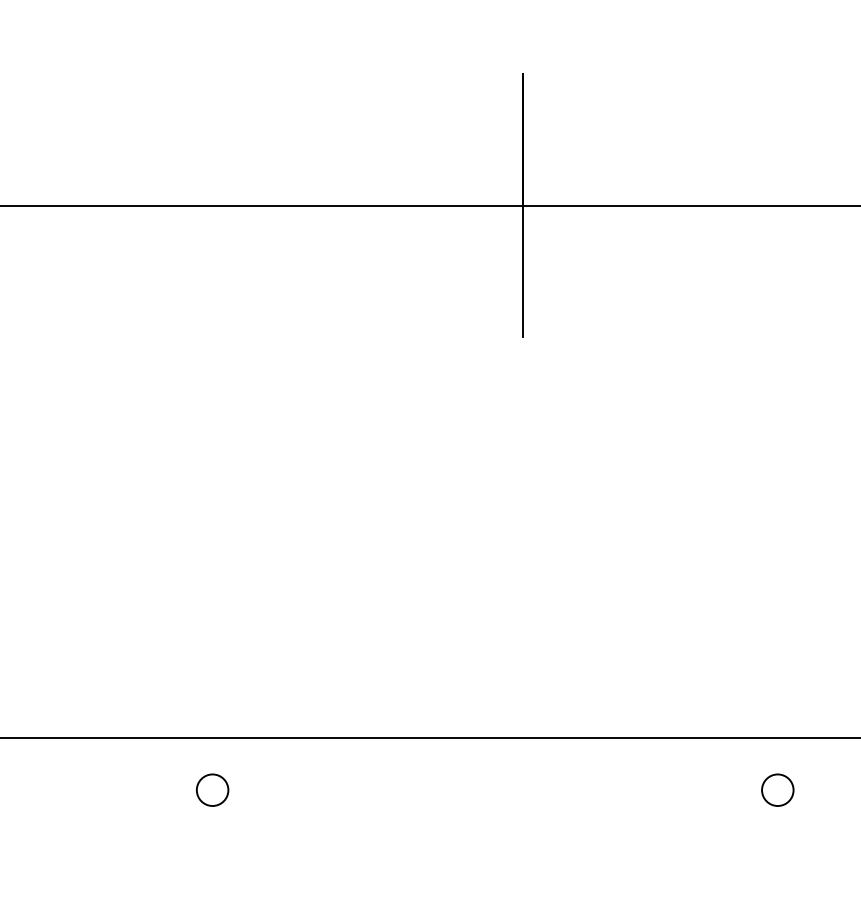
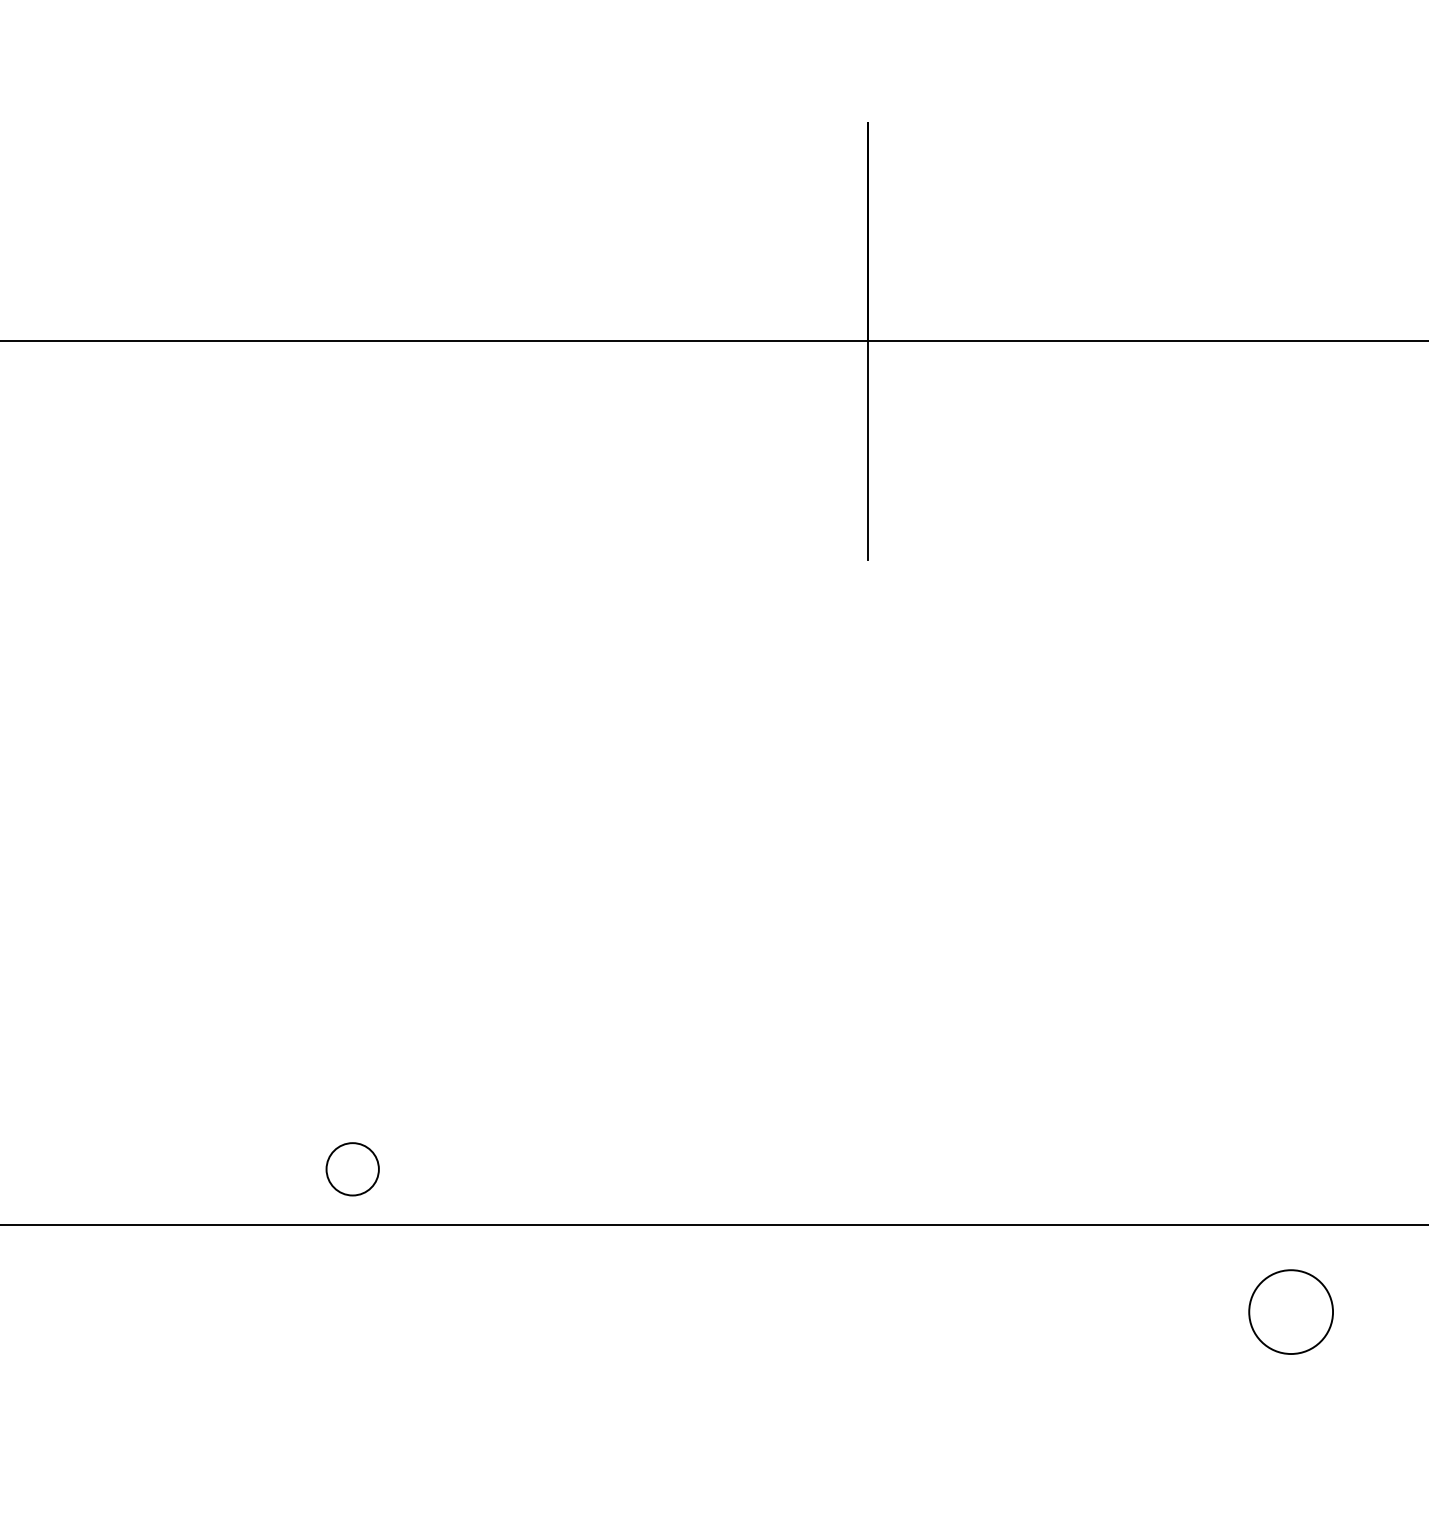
circle: (212, 789) -> (352, 1168), moved
circle: (777, 789) -> (1290, 1310), size x1.6

